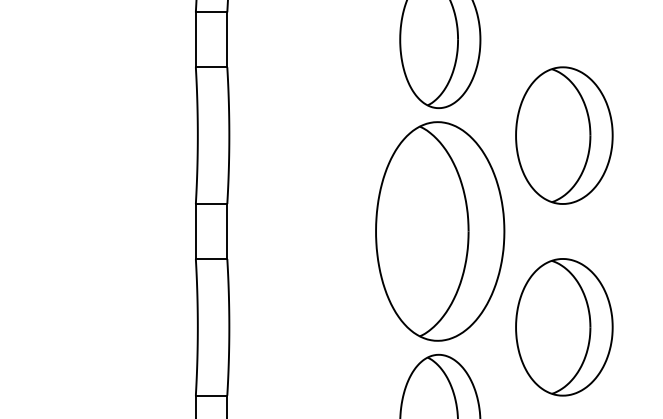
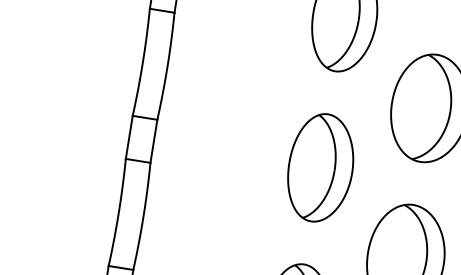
part: (440, 231) -> (320, 168), size x0.62

